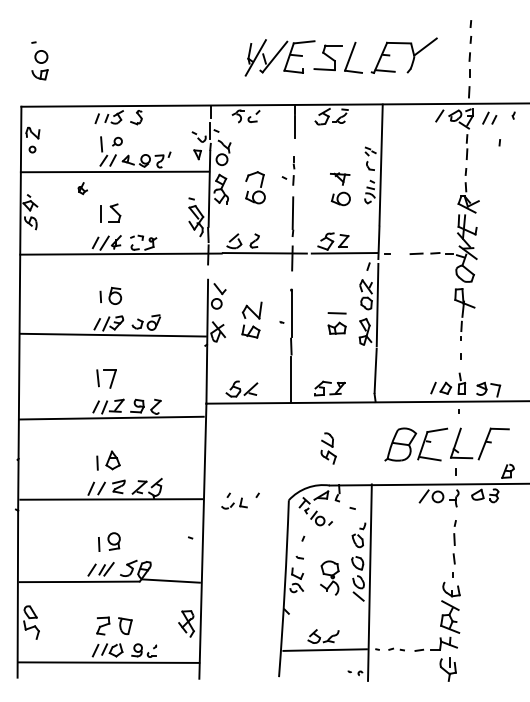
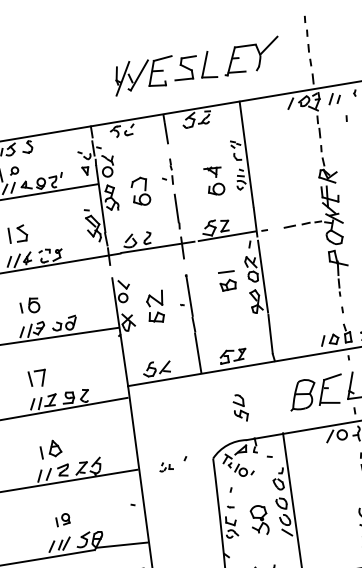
part: (336, 323) -> (227, 280), moved
part: (234, 500) -> (165, 466), size x0.6
part: (109, 541) -> (63, 519), size x0.7

